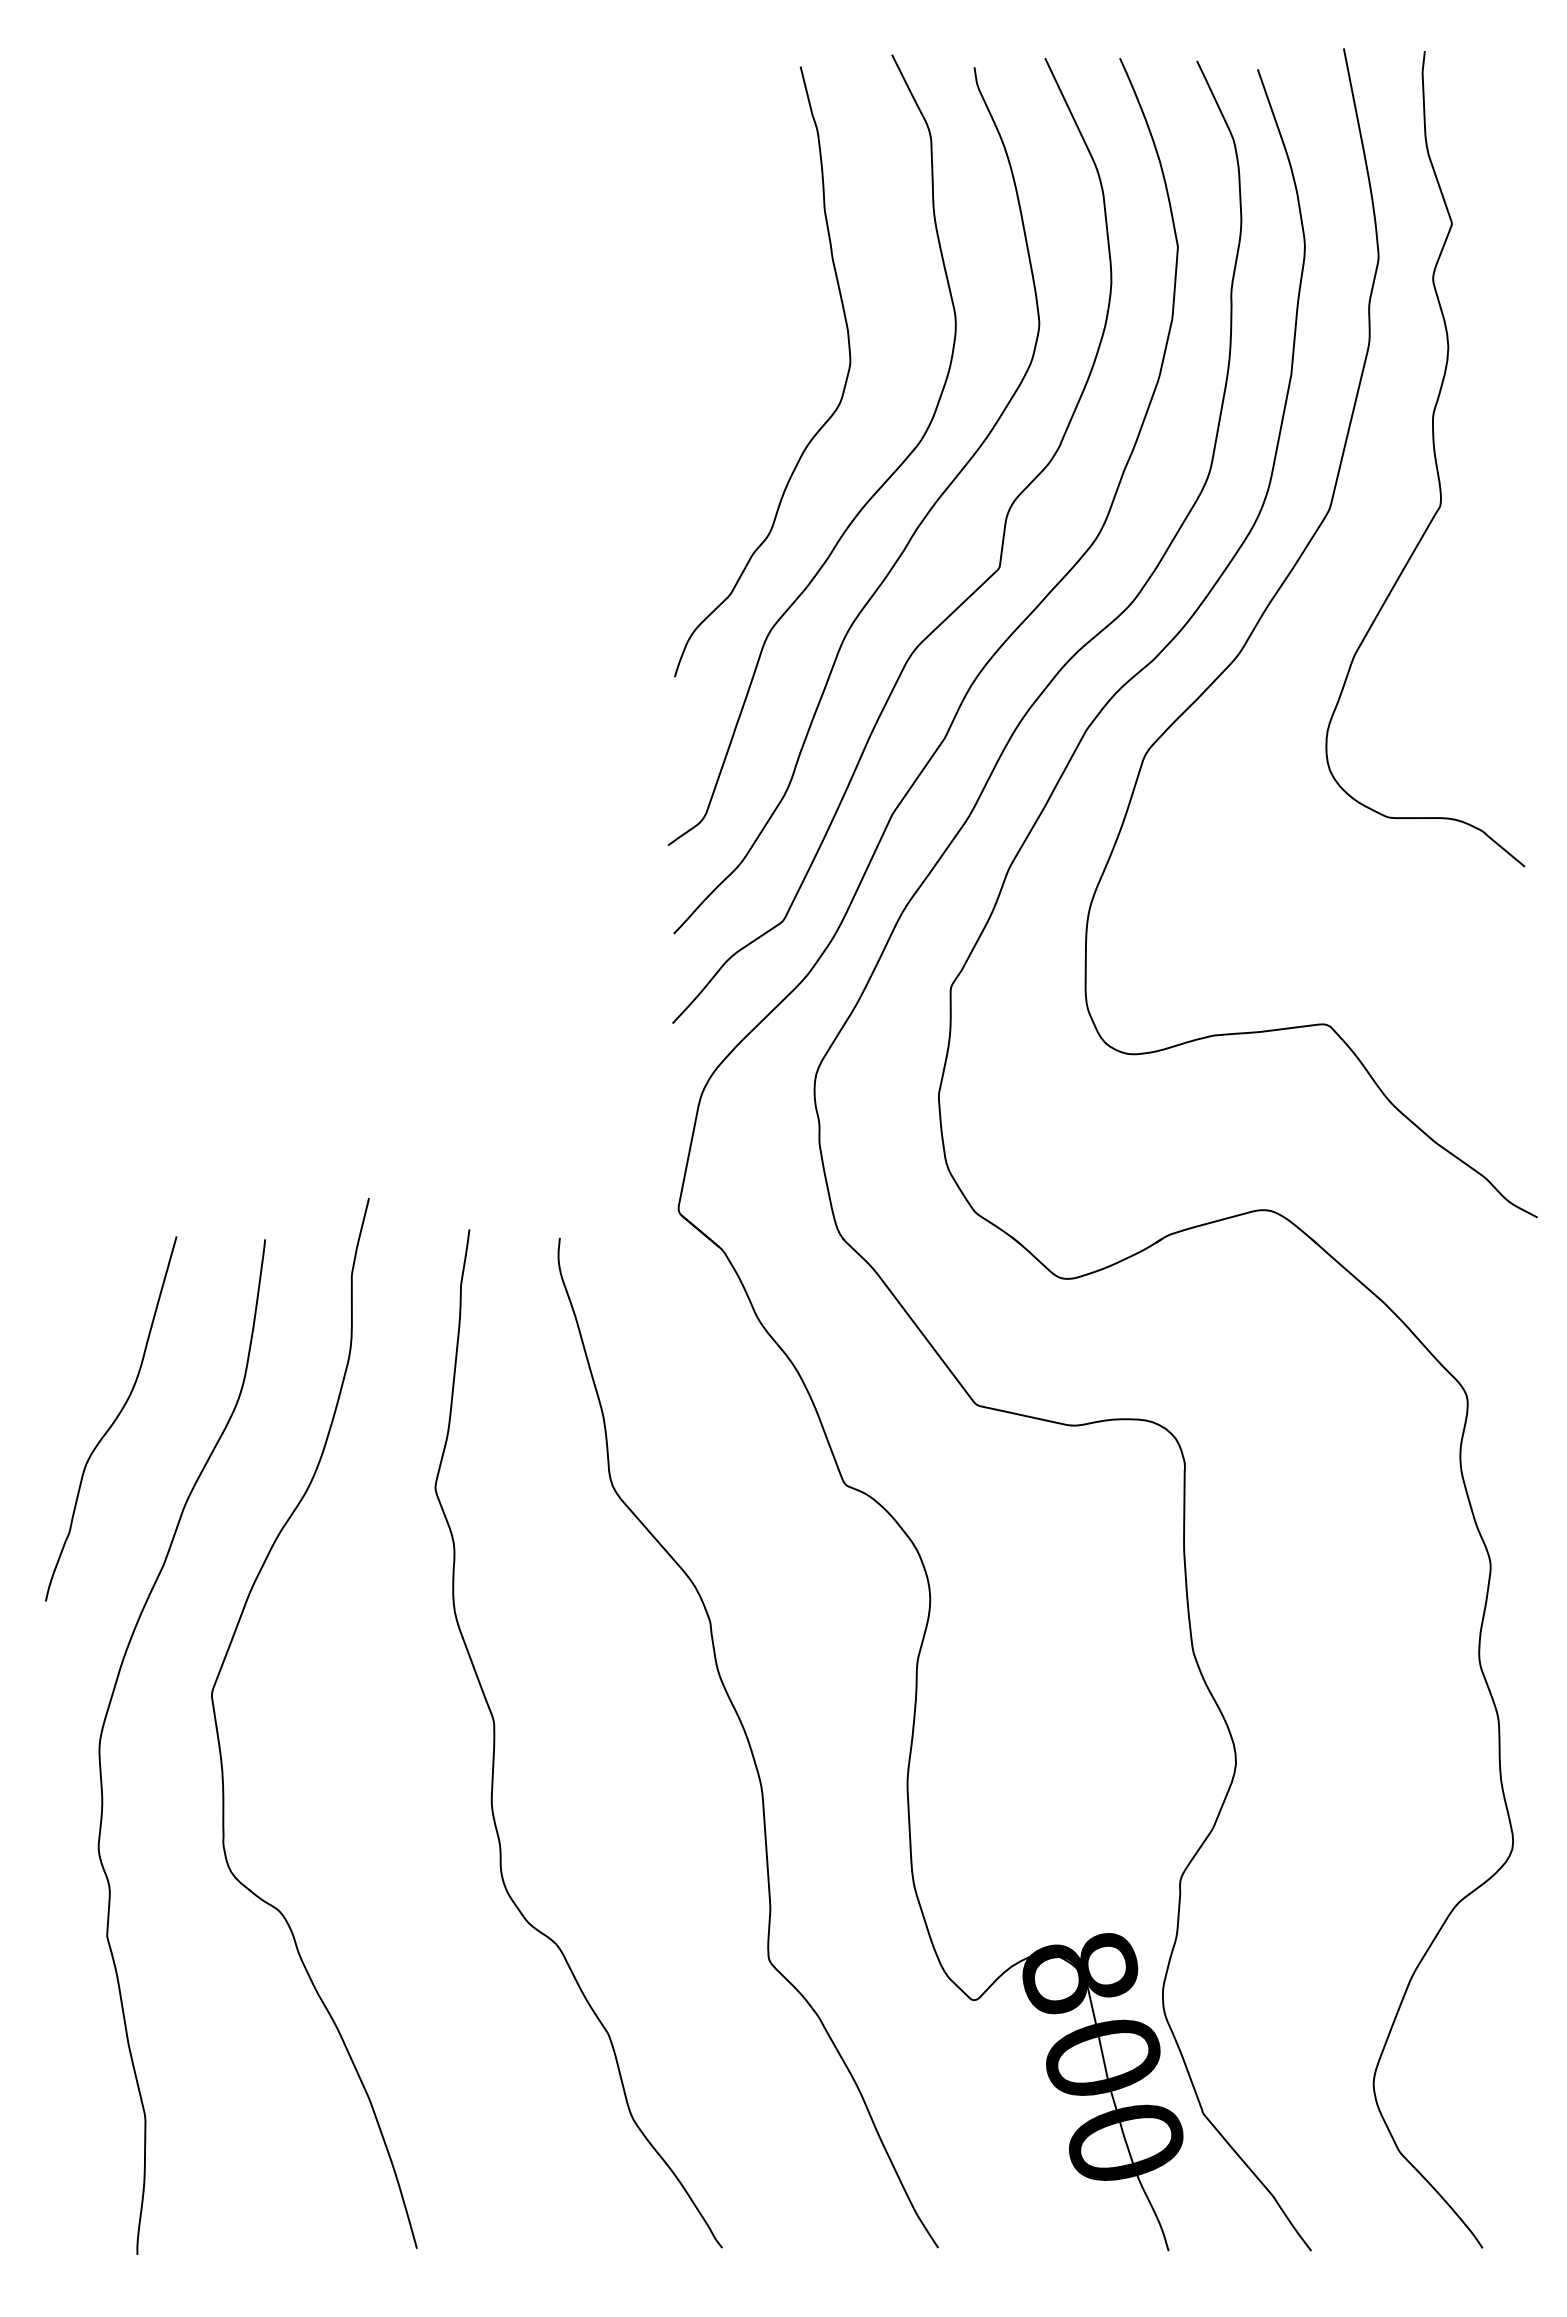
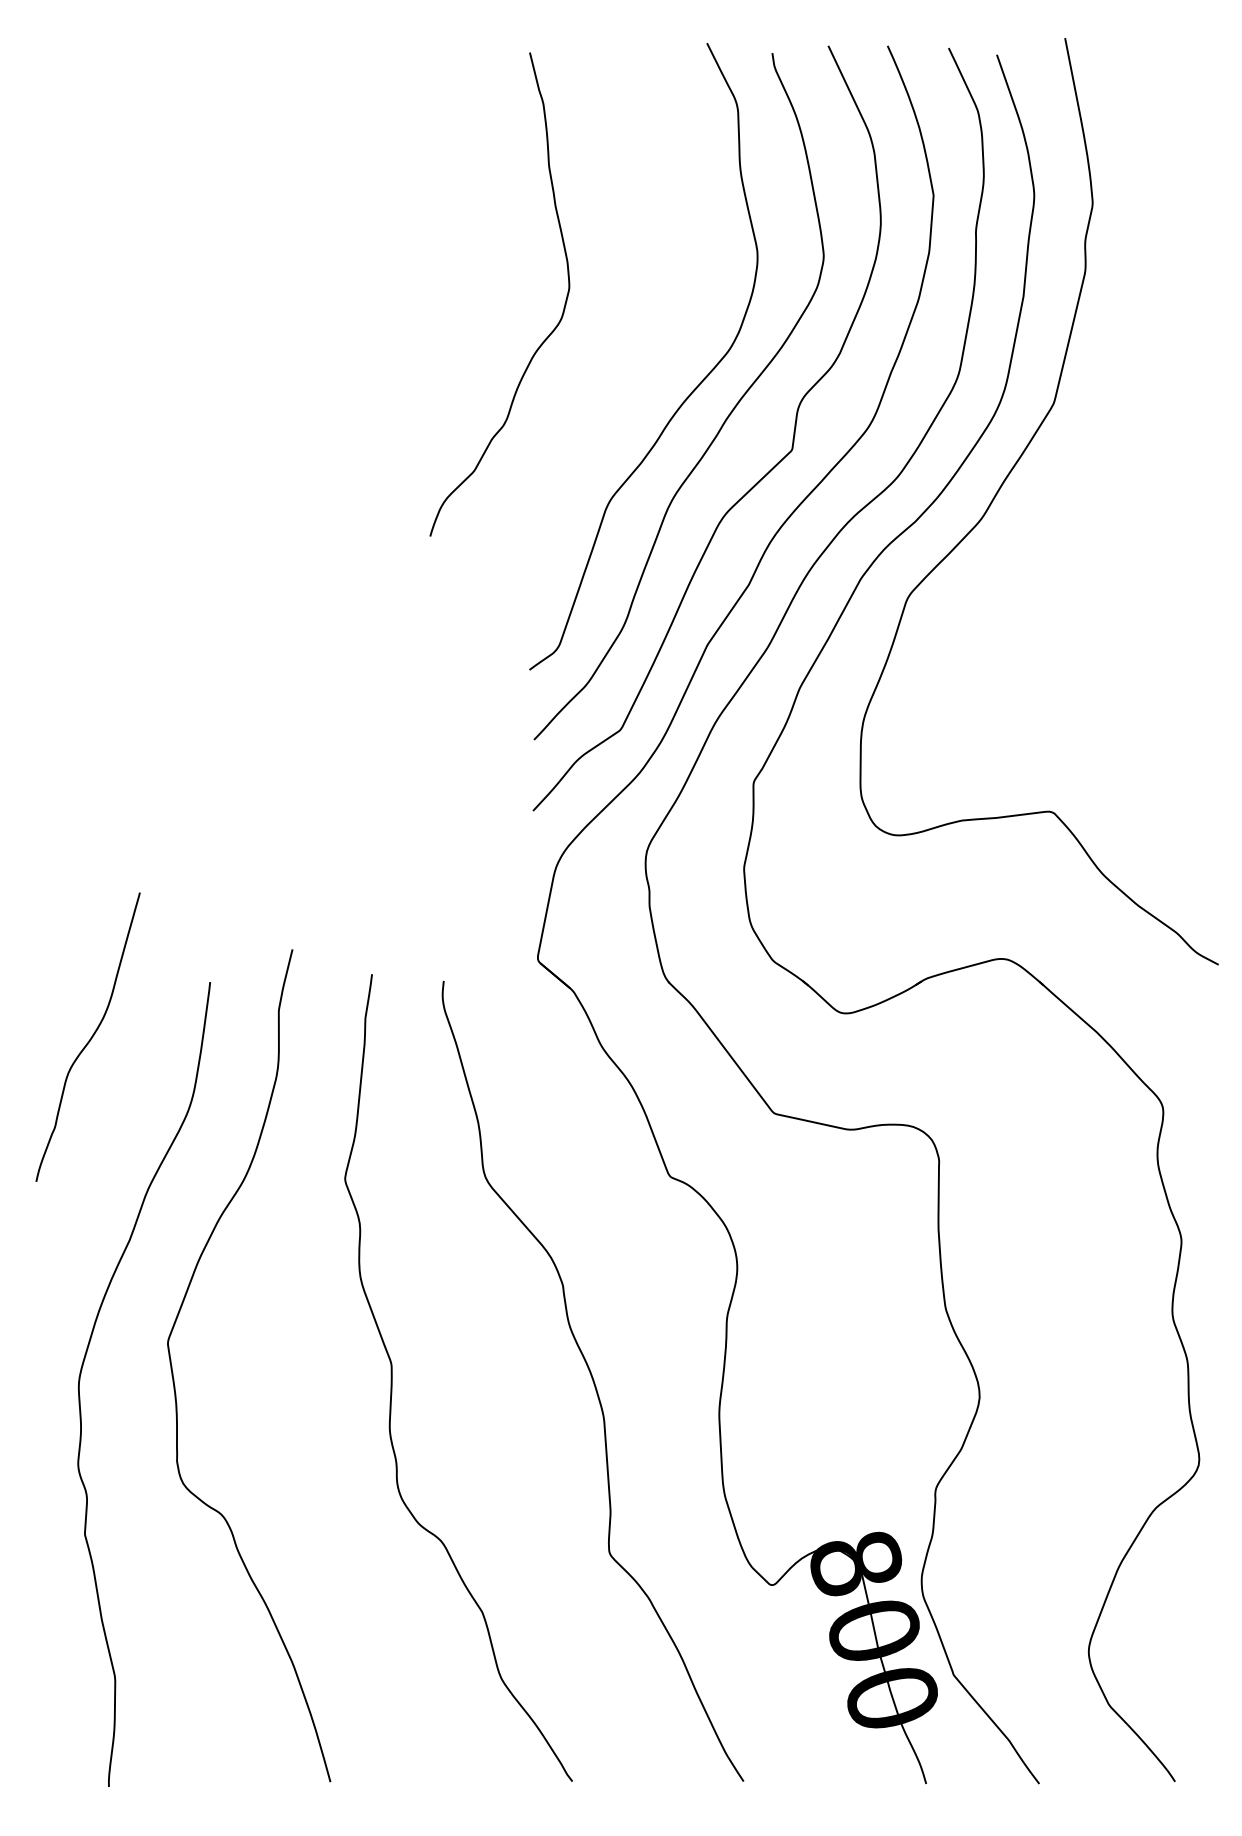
curve: (823, 423) -> (548, 335), moved
curve: (1434, 459) -> (1136, 363), removed
curve: (114, 1419) -> (90, 1037), moved

